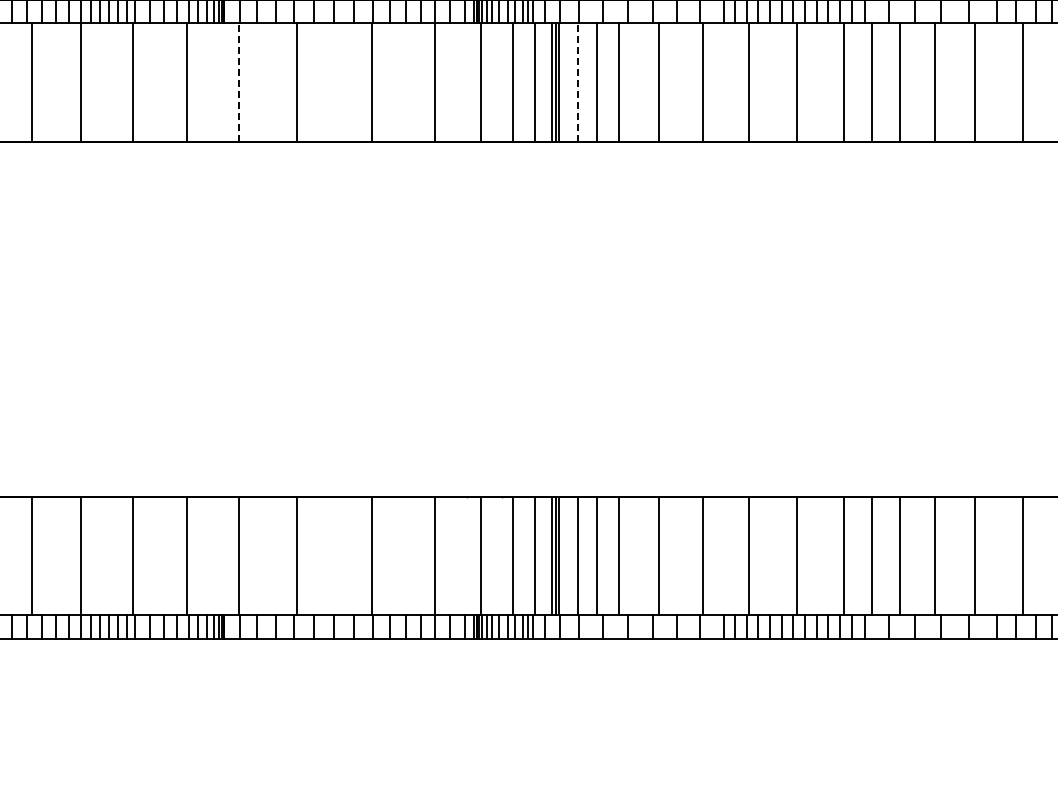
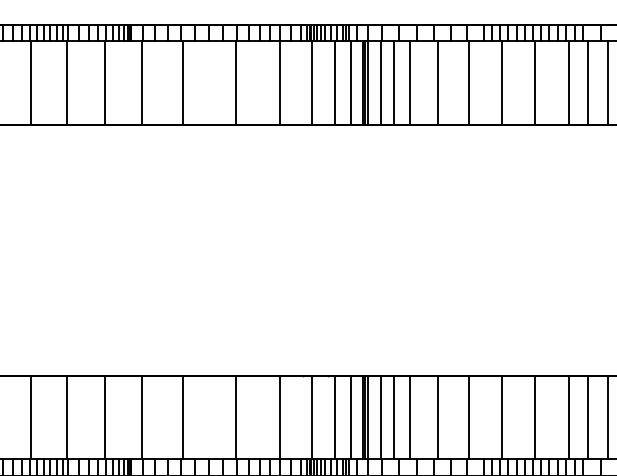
line: (238, 81) -> (141, 82), dashed -> solid
line: (577, 81) -> (380, 82), dashed -> solid

